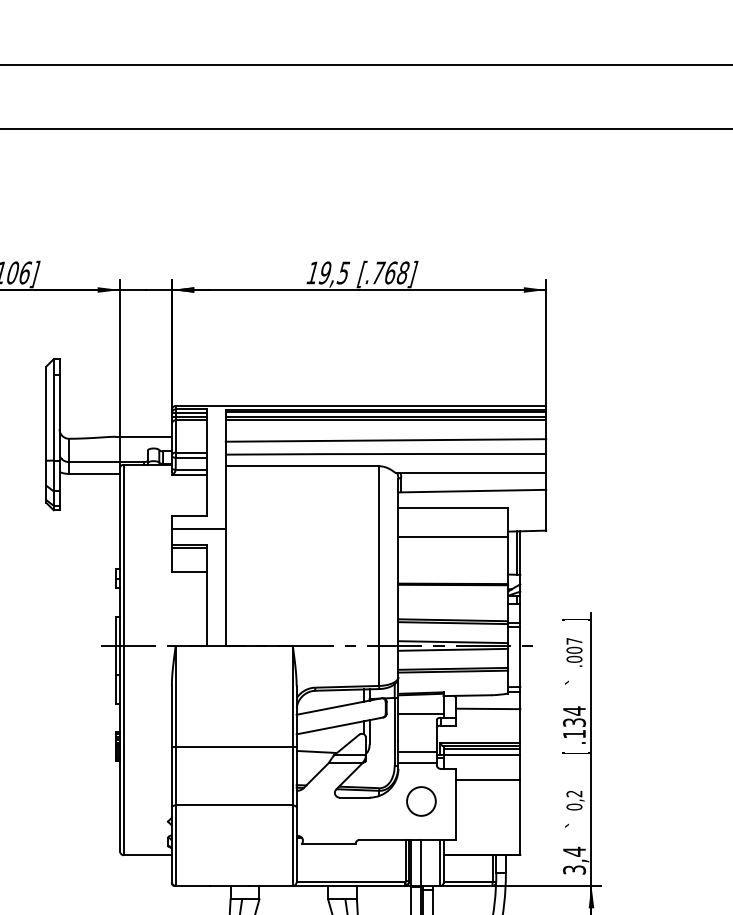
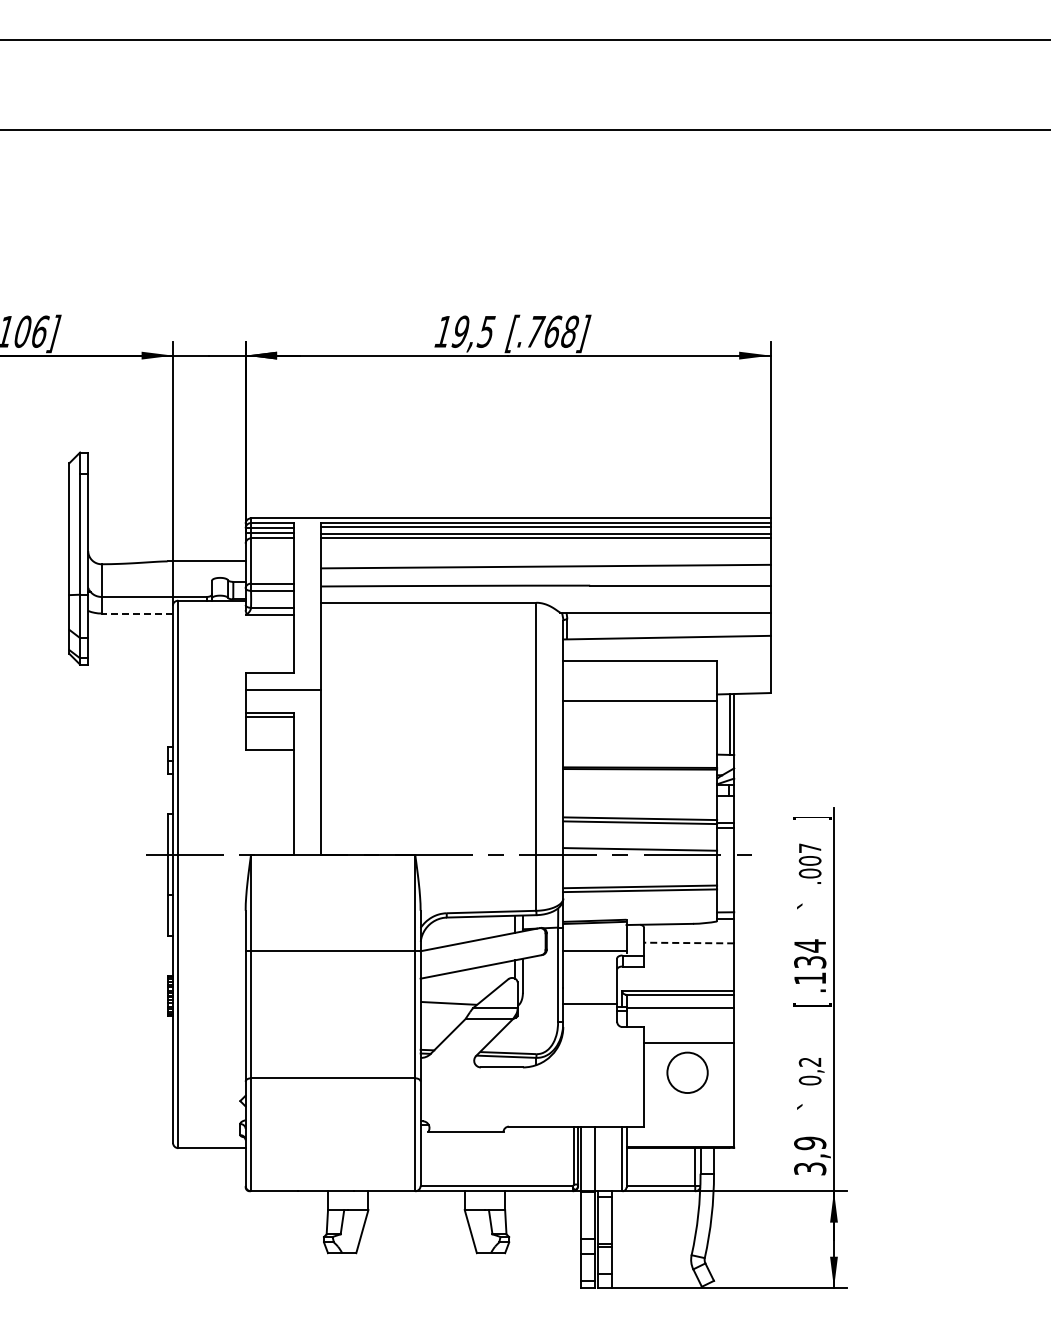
line: (94, 473) -> (137, 613), solid -> dashed
line: (453, 649) -> (640, 859), removed
line: (487, 709) -> (688, 943), solid -> dashed
line: (233, 746) -> (332, 950), moved
line: (482, 748) -> (680, 998), removed
line: (417, 762) -> (590, 1018), removed
circle: (421, 801) -> (687, 1072), moved
text: (574, 851) -> (810, 1143), 3,4 -> 3,9

